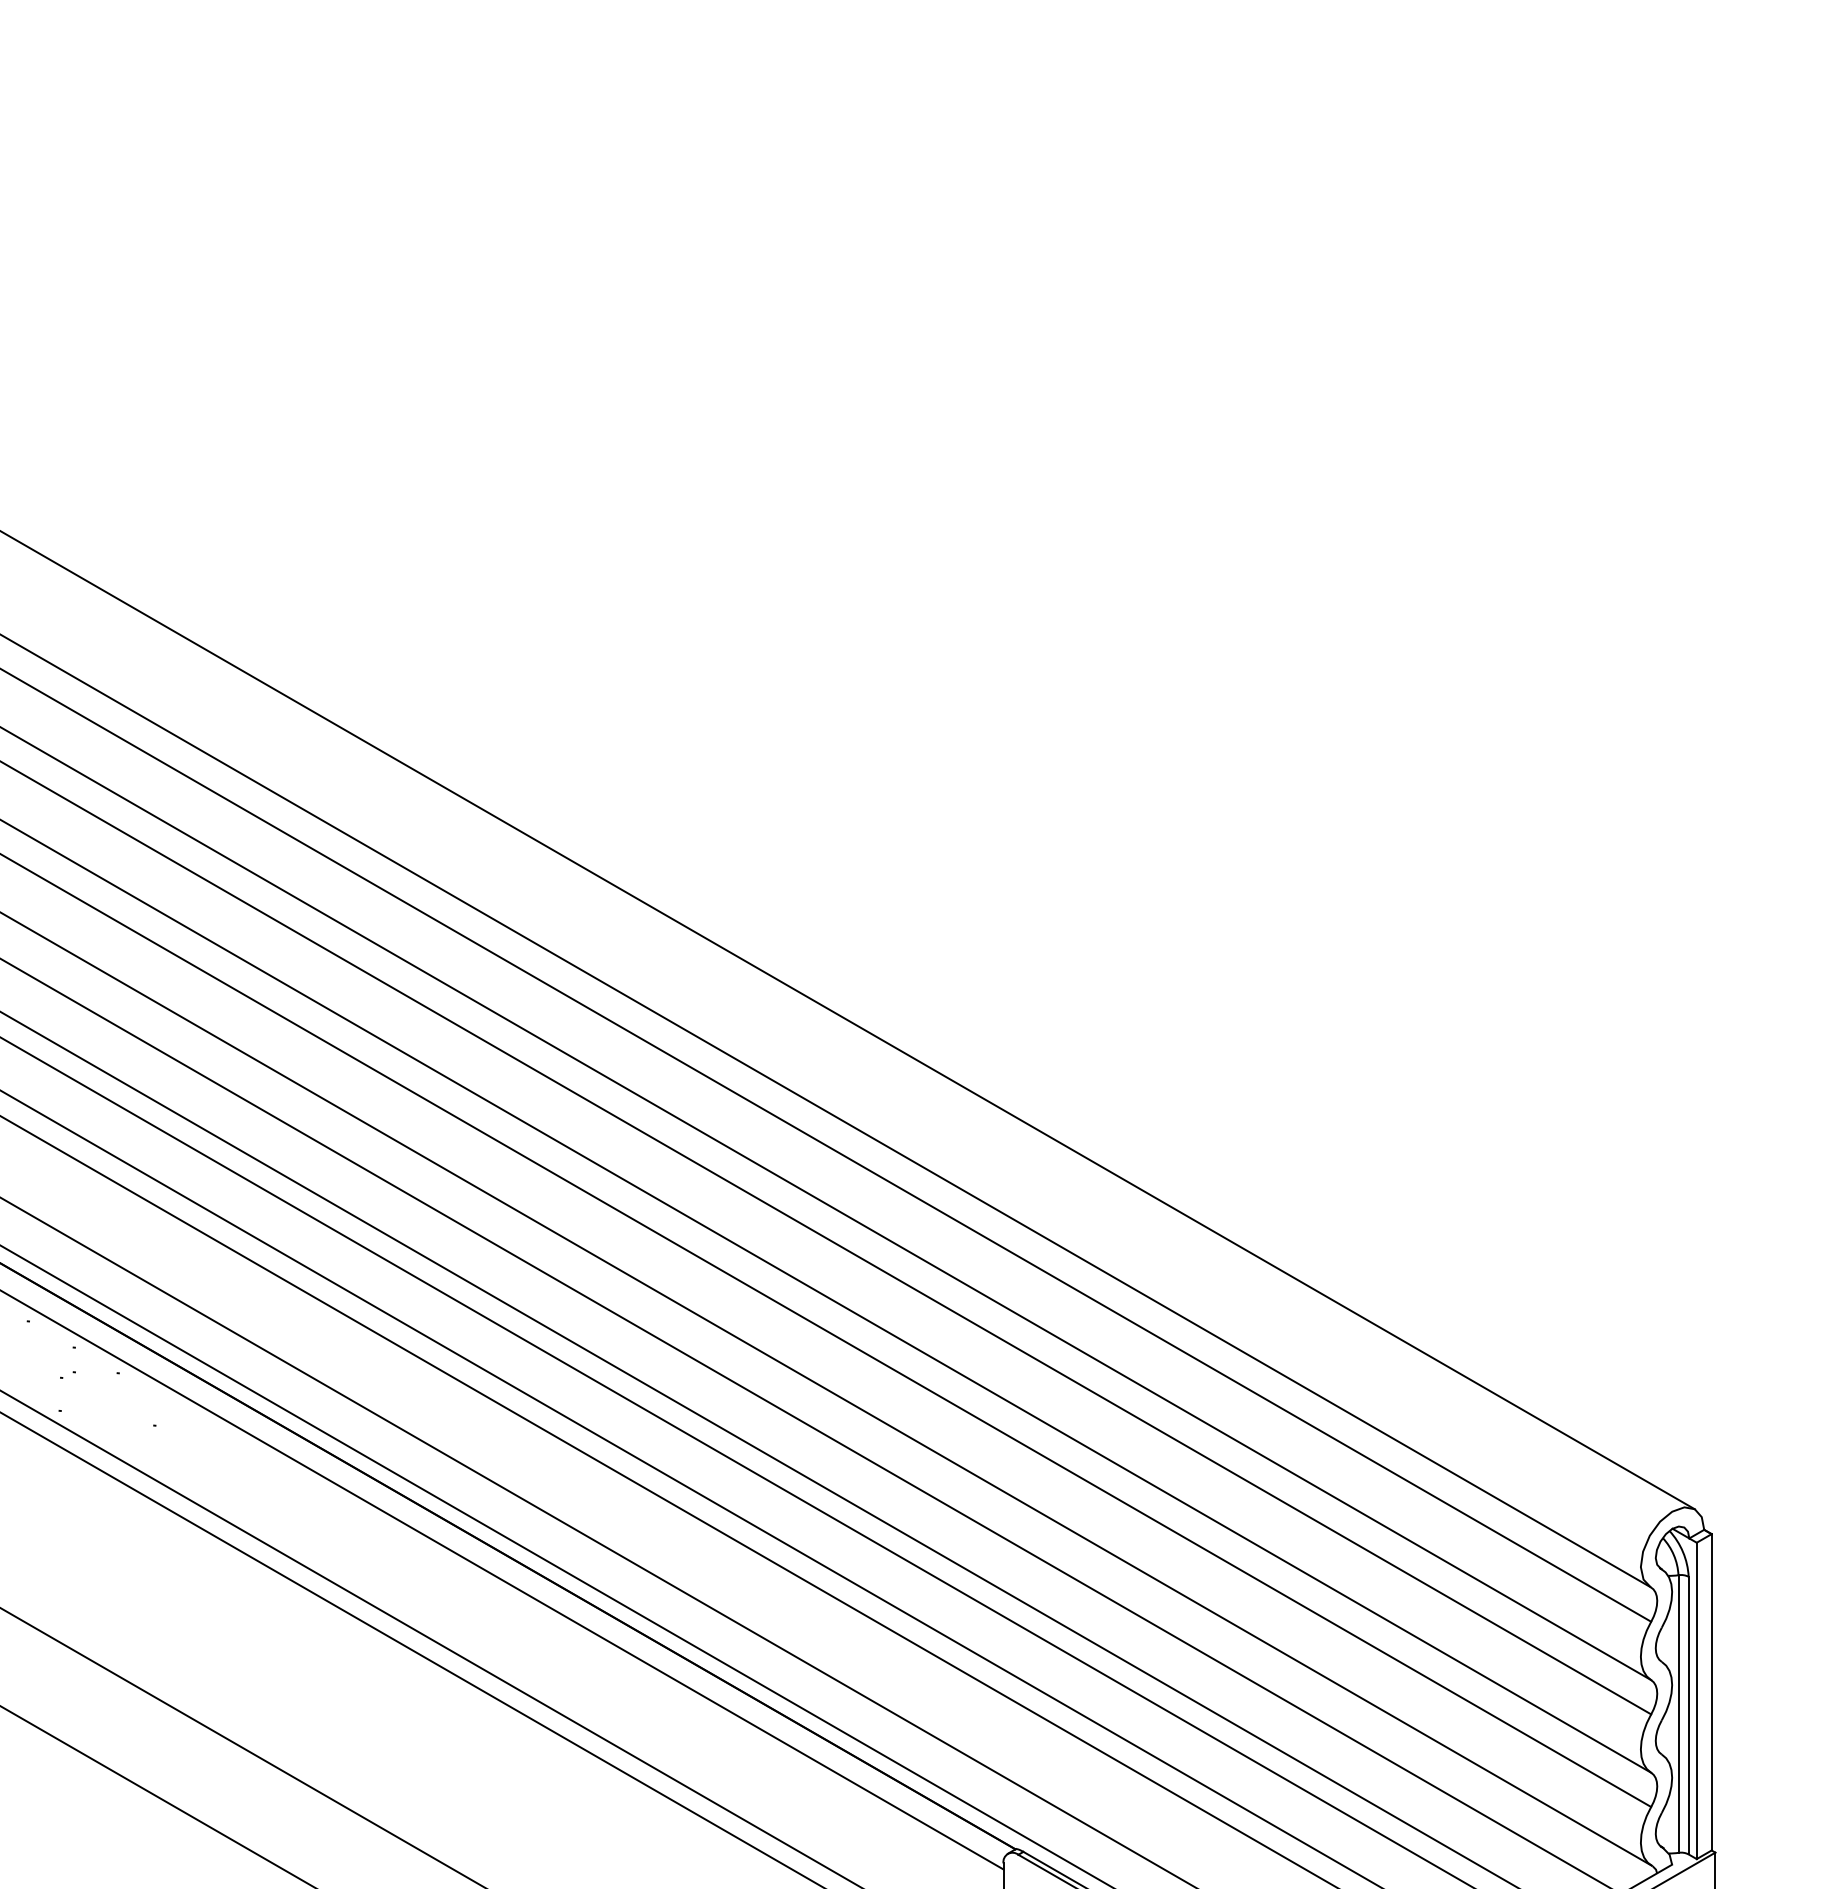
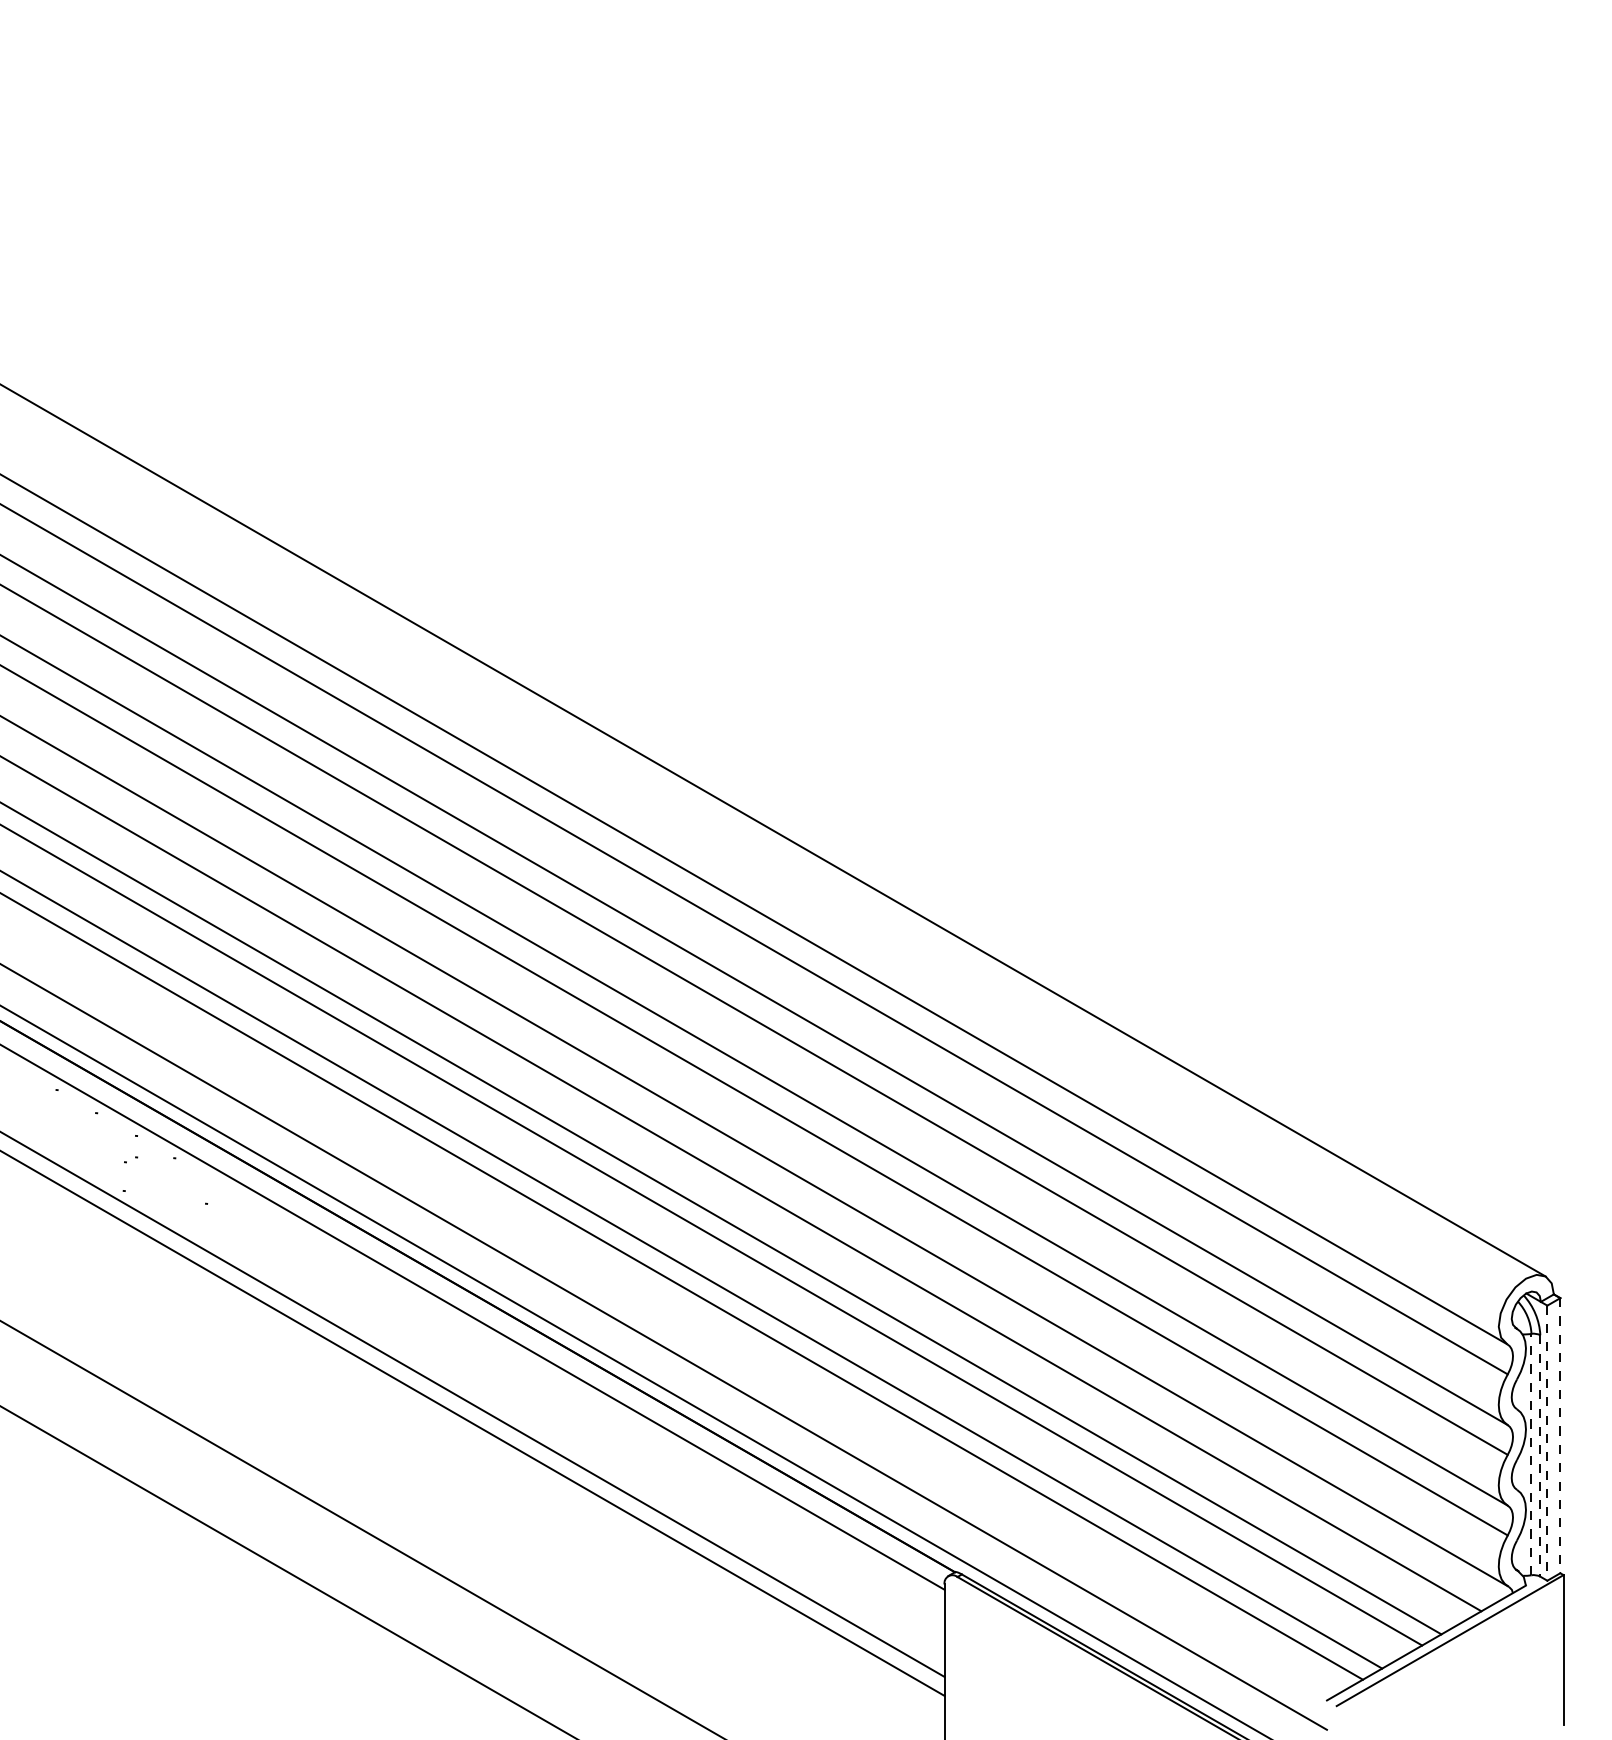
line: (1711, 1692) -> (1560, 1435), solid -> dashed
line: (1696, 1701) -> (1547, 1443), solid -> dashed
line: (1678, 1713) -> (1531, 1454), solid -> dashed
line: (1688, 1715) -> (1540, 1455), solid -> dashed

